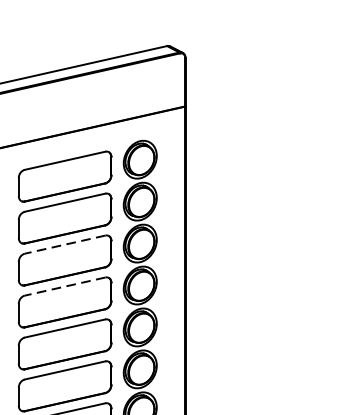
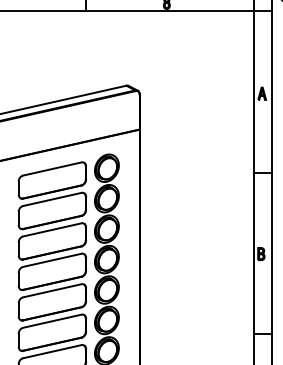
line: (65, 244) -> (52, 229), dashed -> solid
line: (65, 286) -> (52, 260), dashed -> solid

